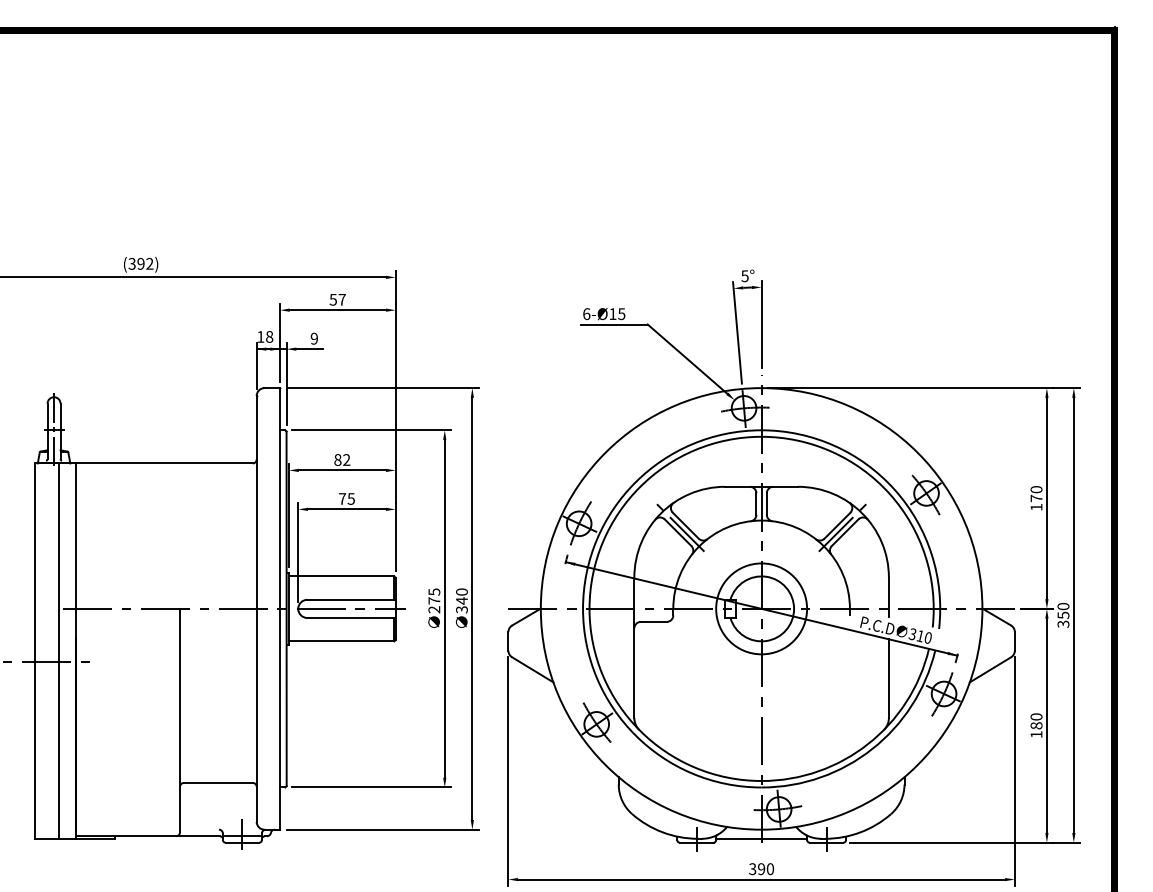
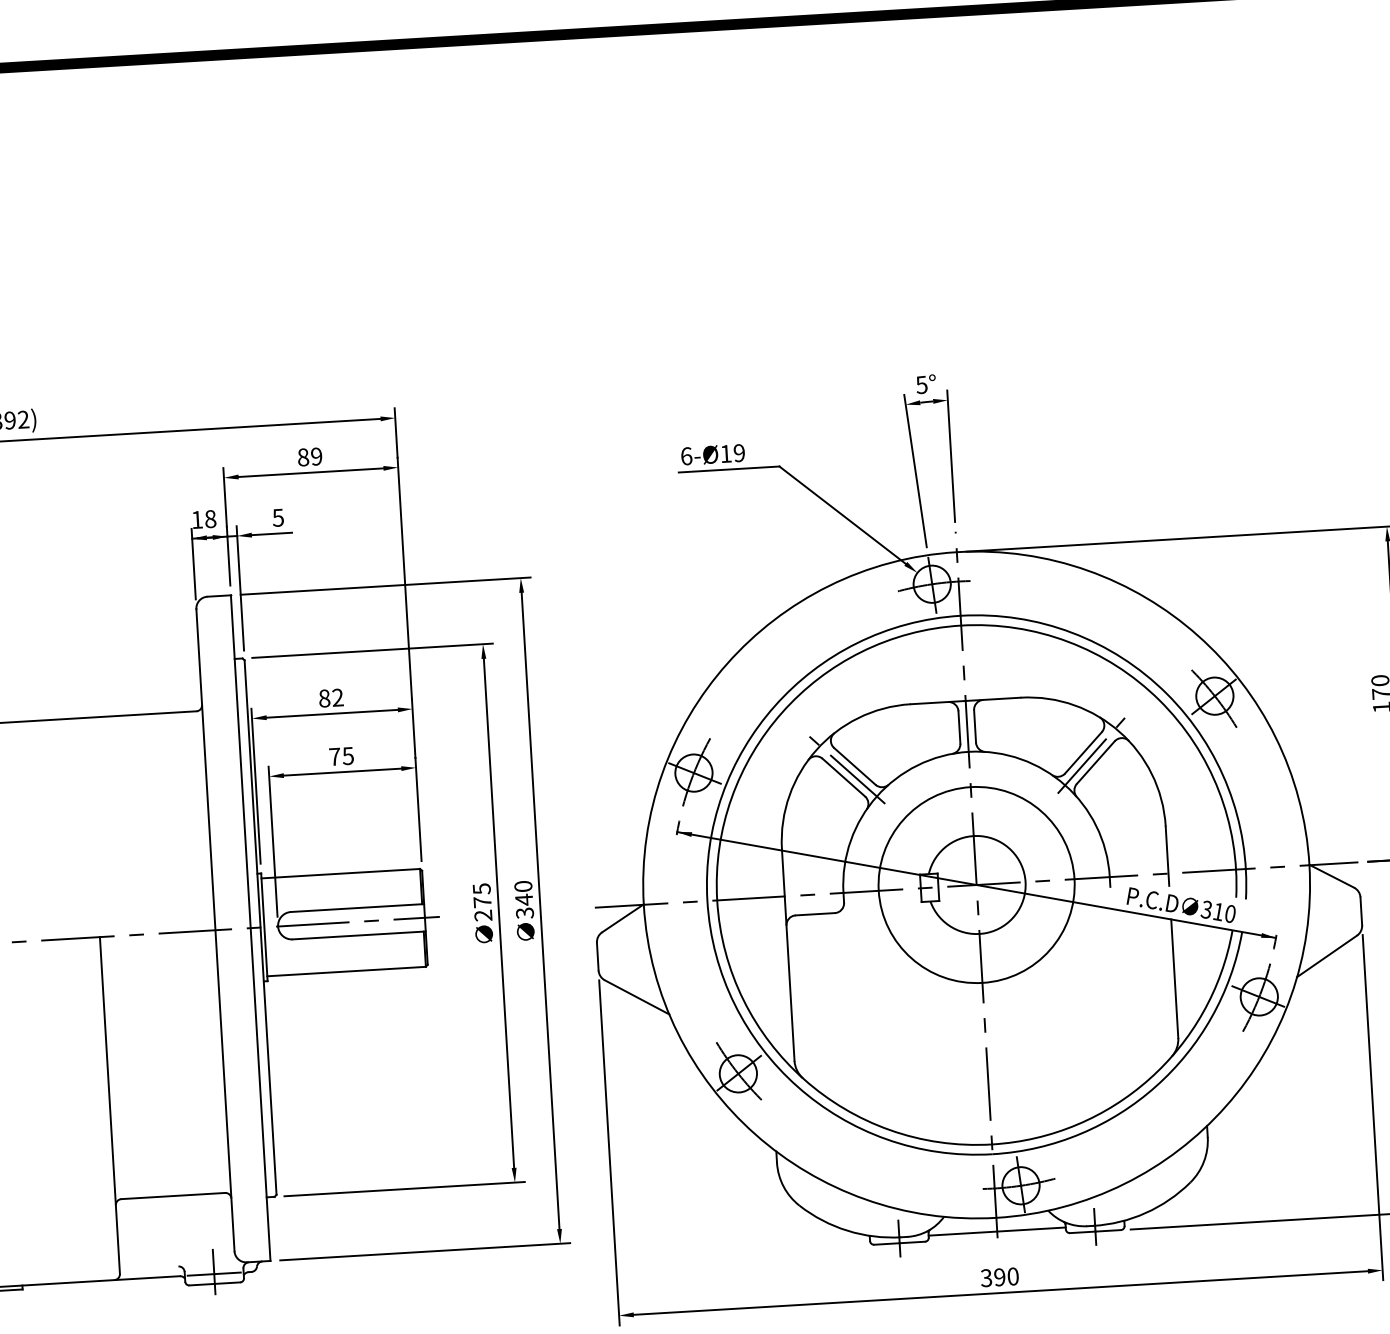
text: (337, 299) -> (309, 456), 57 -> 89
text: (621, 313) -> (738, 452), 6-Ø15 -> 6-Ø19
text: (313, 338) -> (276, 517), 9 -> 5
circle: (761, 608) -> (976, 884), size x1.43

